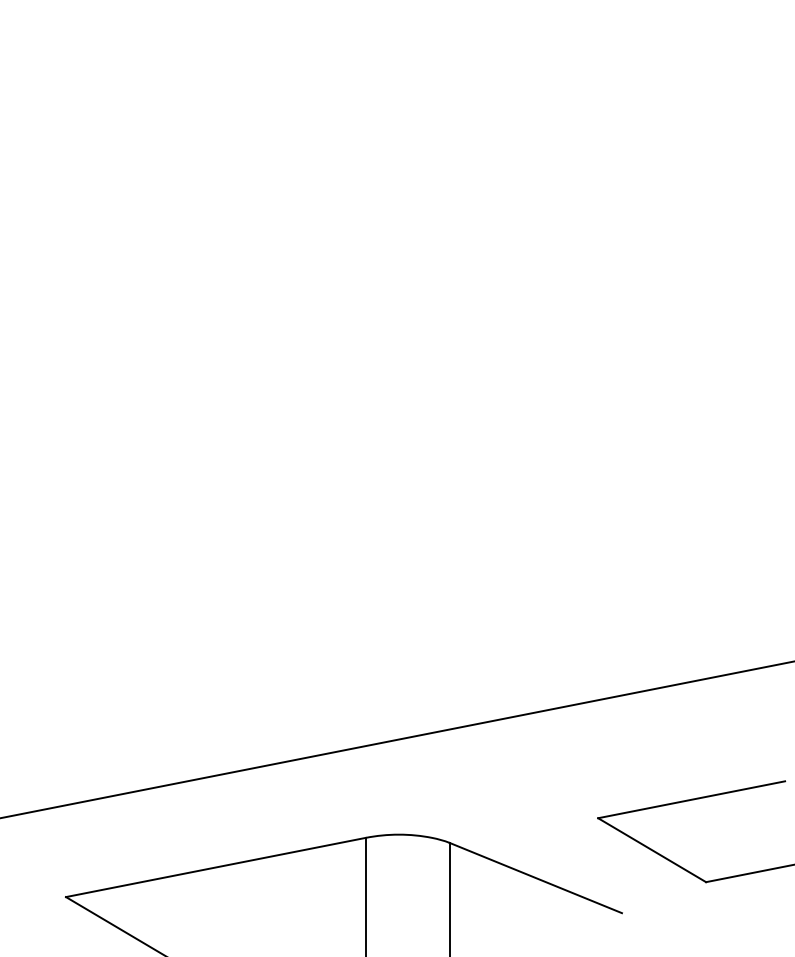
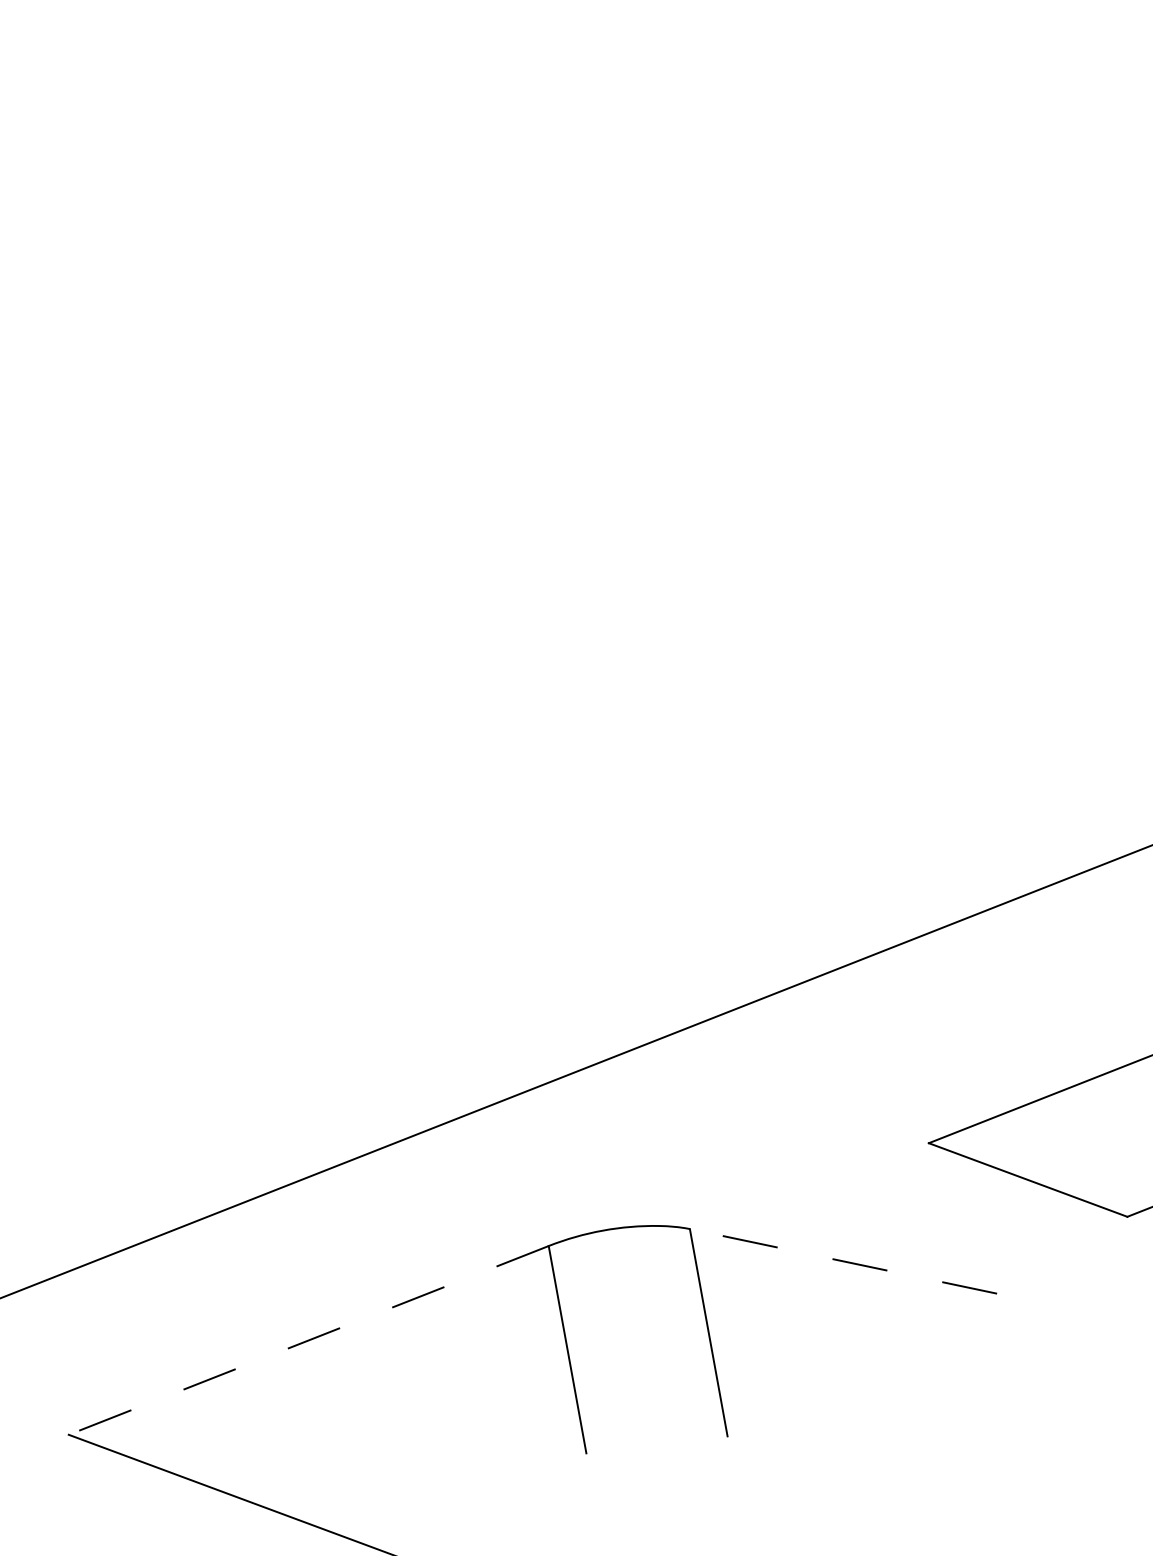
line: (215, 867) -> (308, 1340), solid -> dashed
line: (535, 878) -> (842, 1262), solid -> dashed

